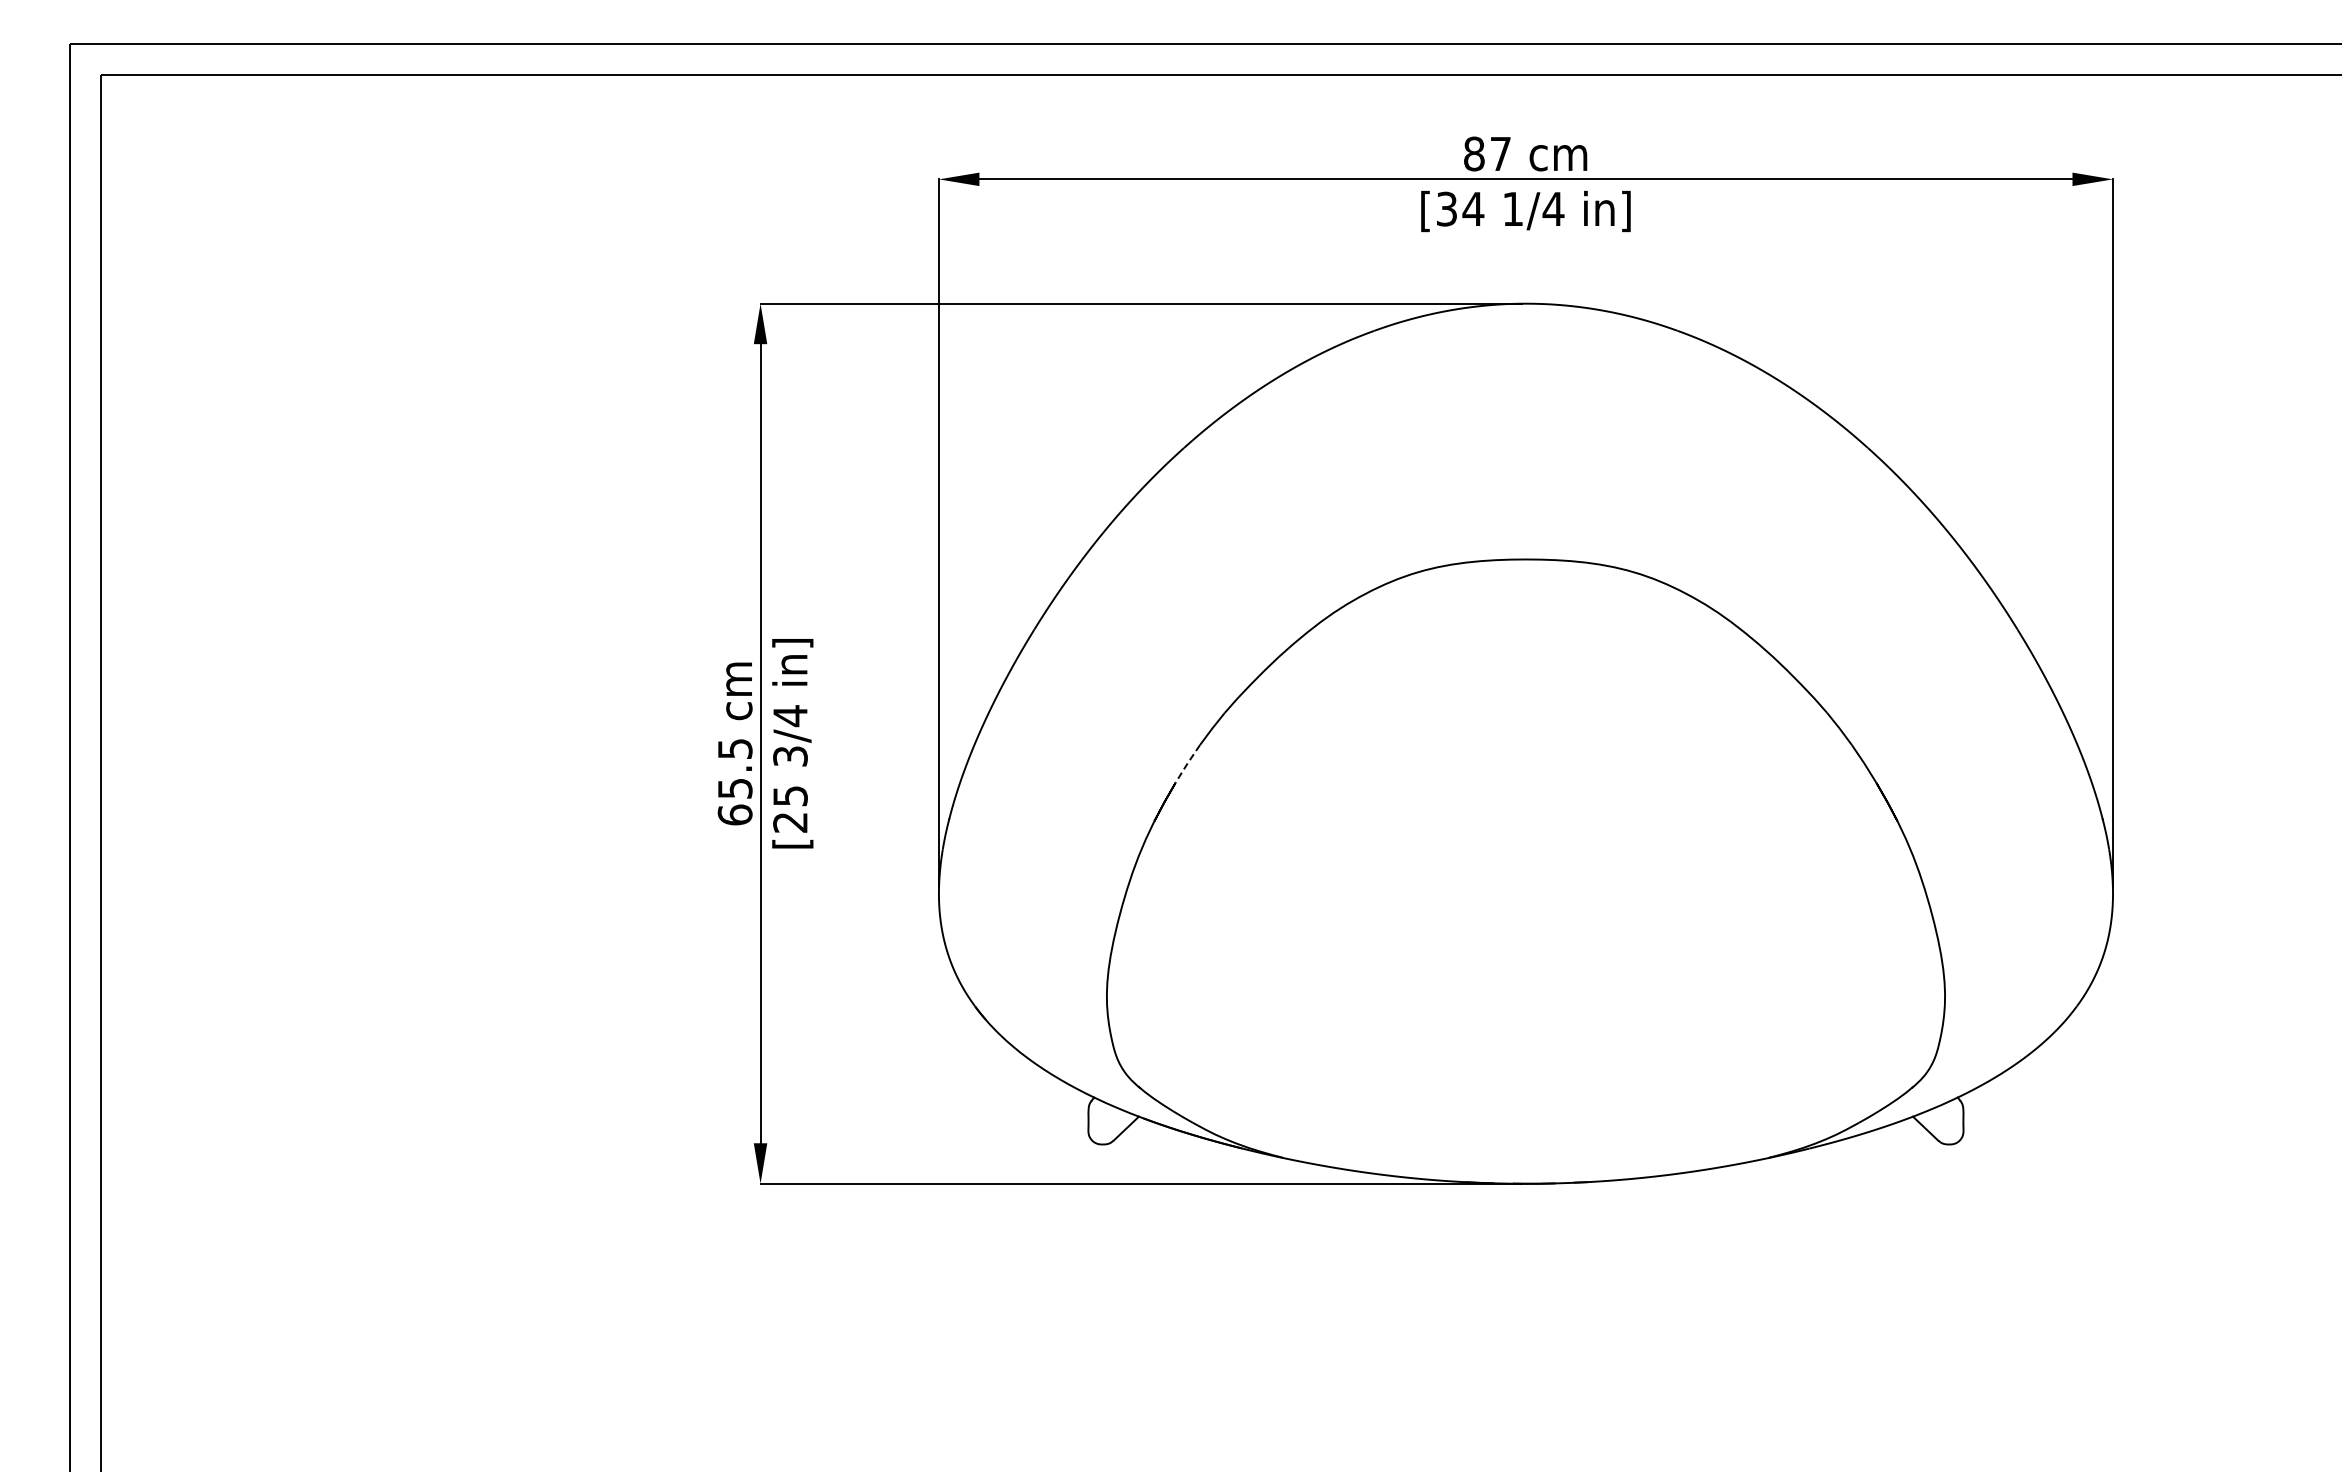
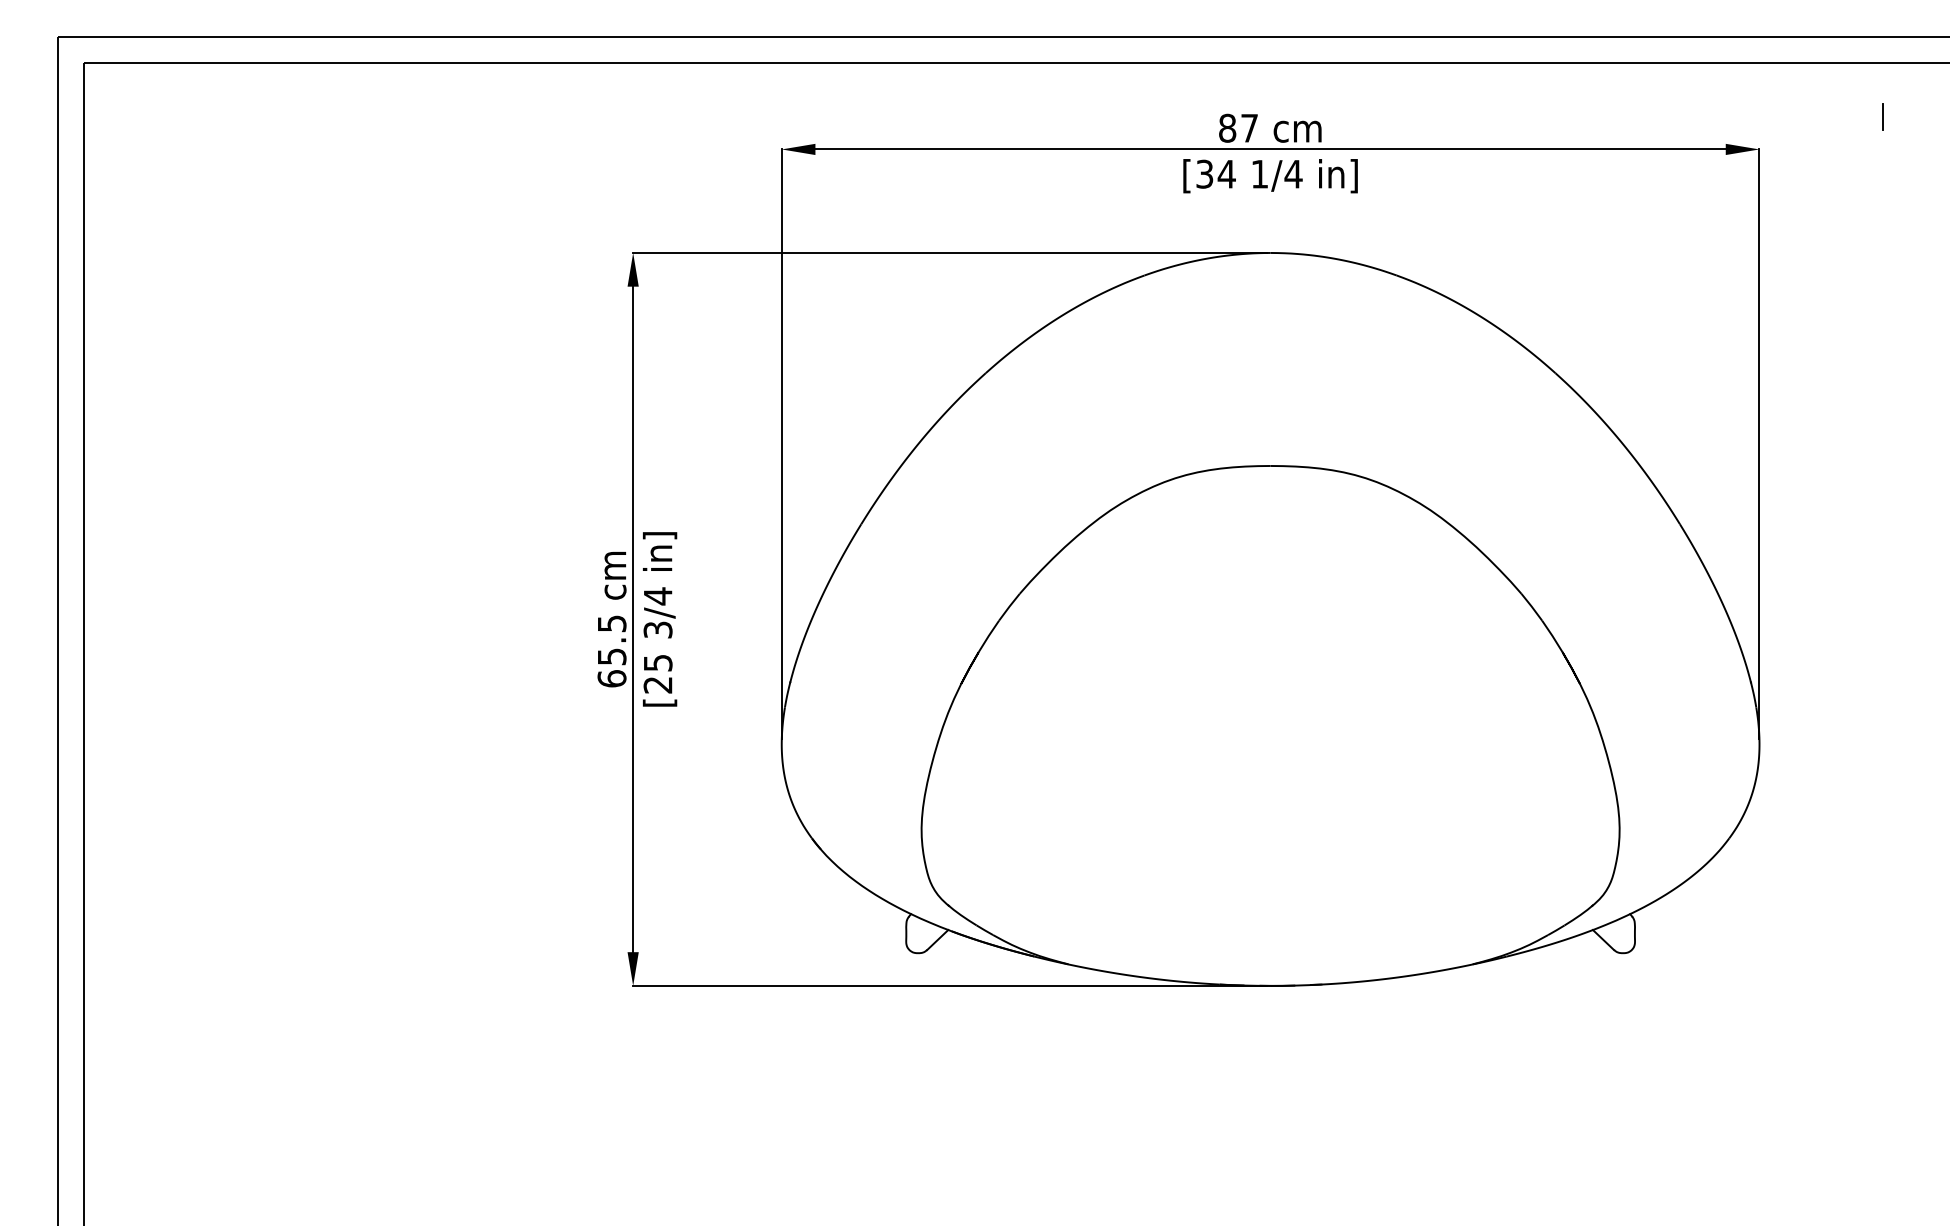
line: (2261, 140) -> (1883, 117), added
line: (1187, 763) -> (988, 635), dashed -> solid

